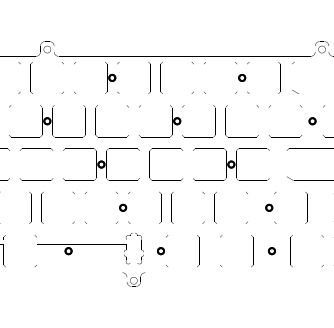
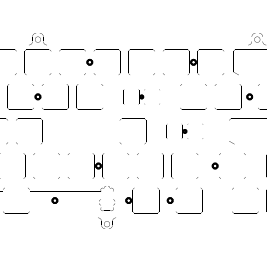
part: (177, 121) -> (141, 97), size x0.6
part: (101, 164) -> (81, 131), removed
part: (231, 164) -> (184, 131), size x0.6
part: (271, 251) -> (169, 200), moved

